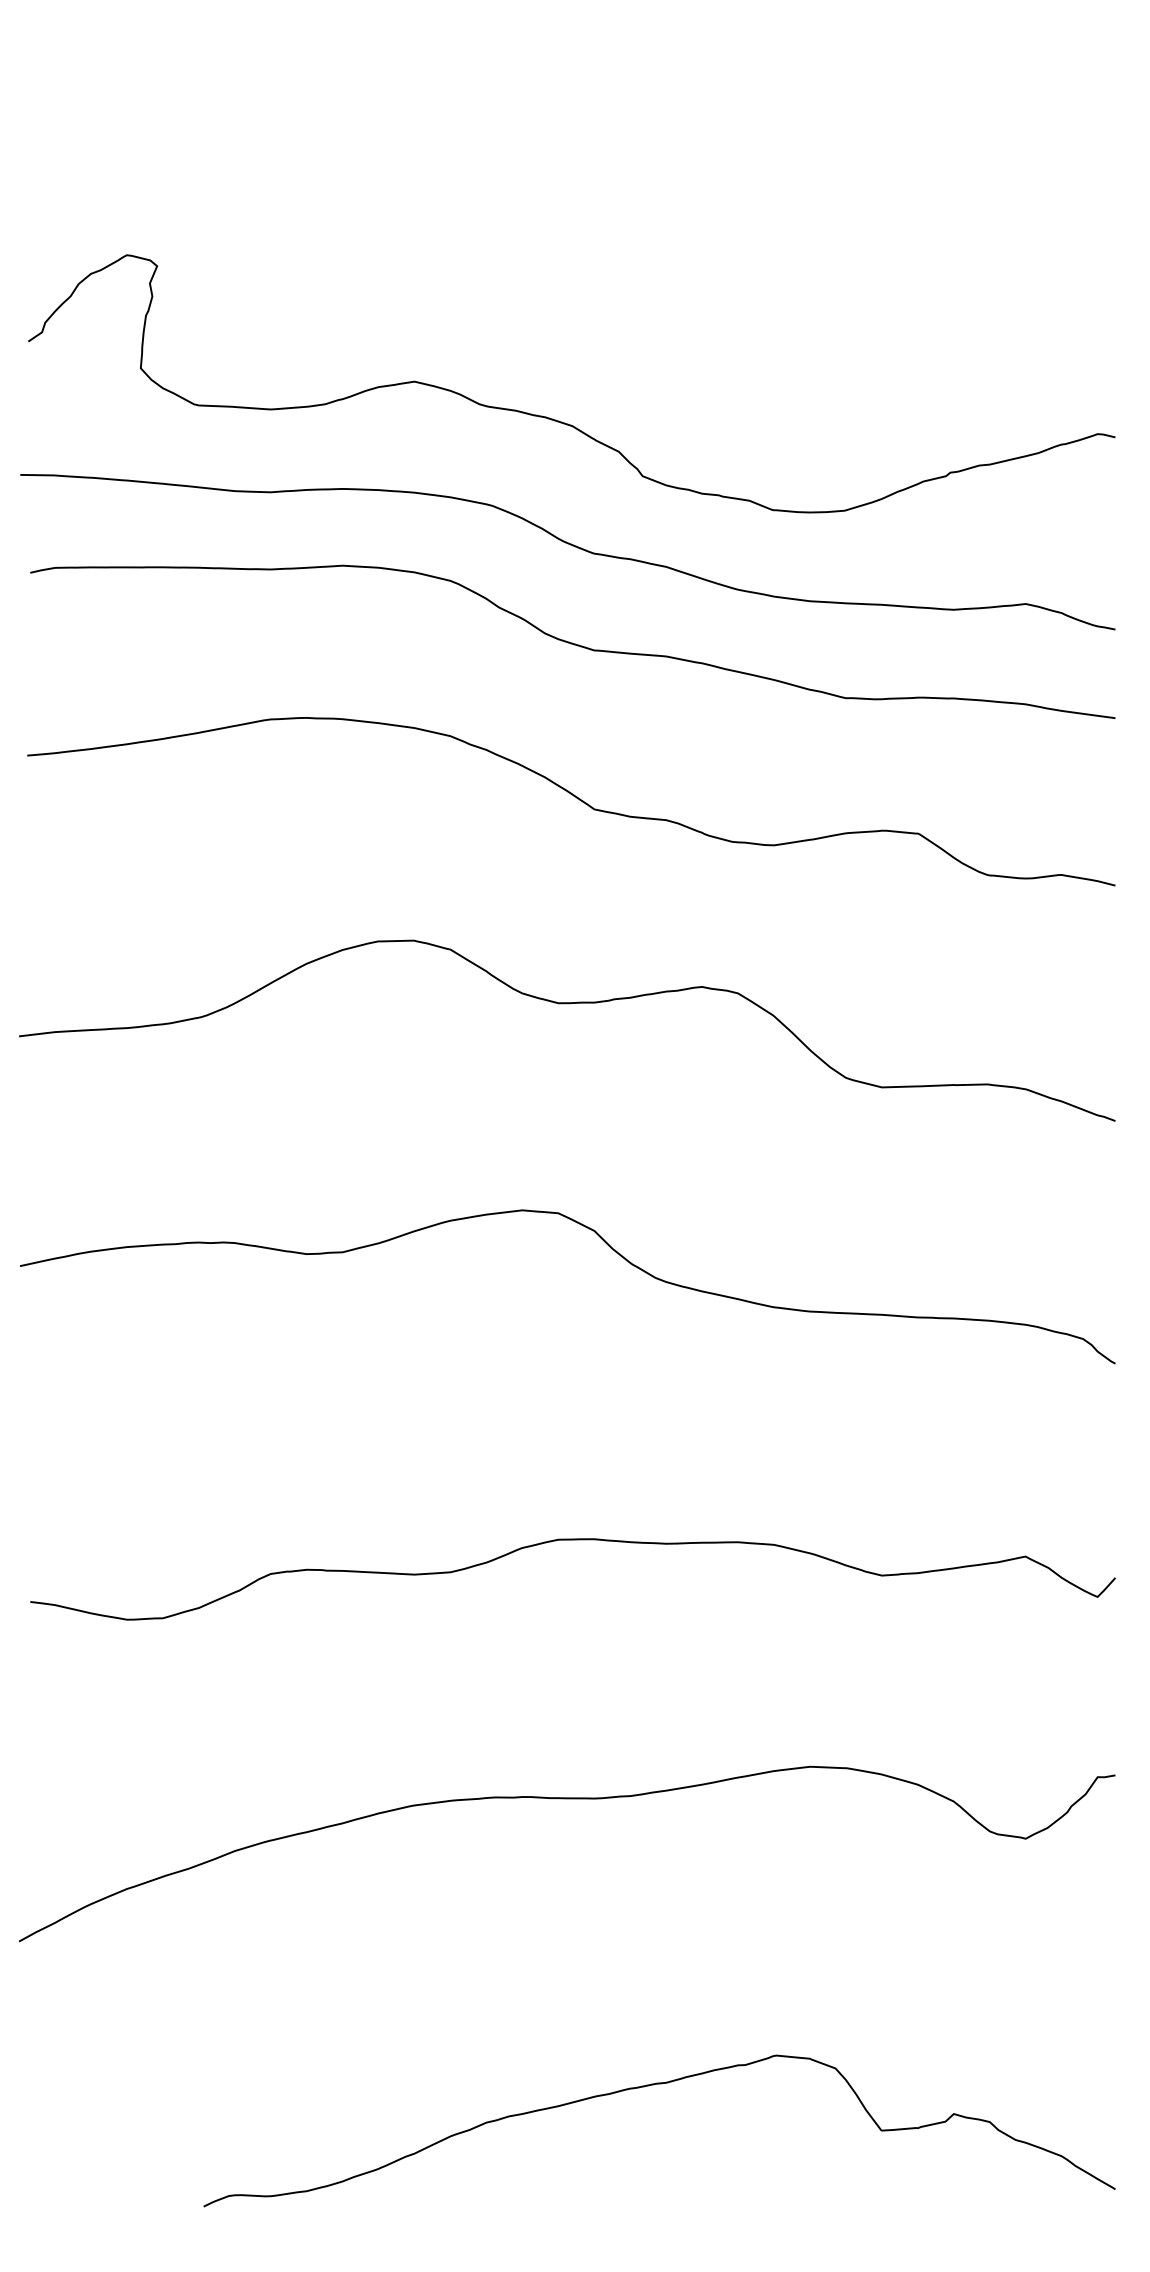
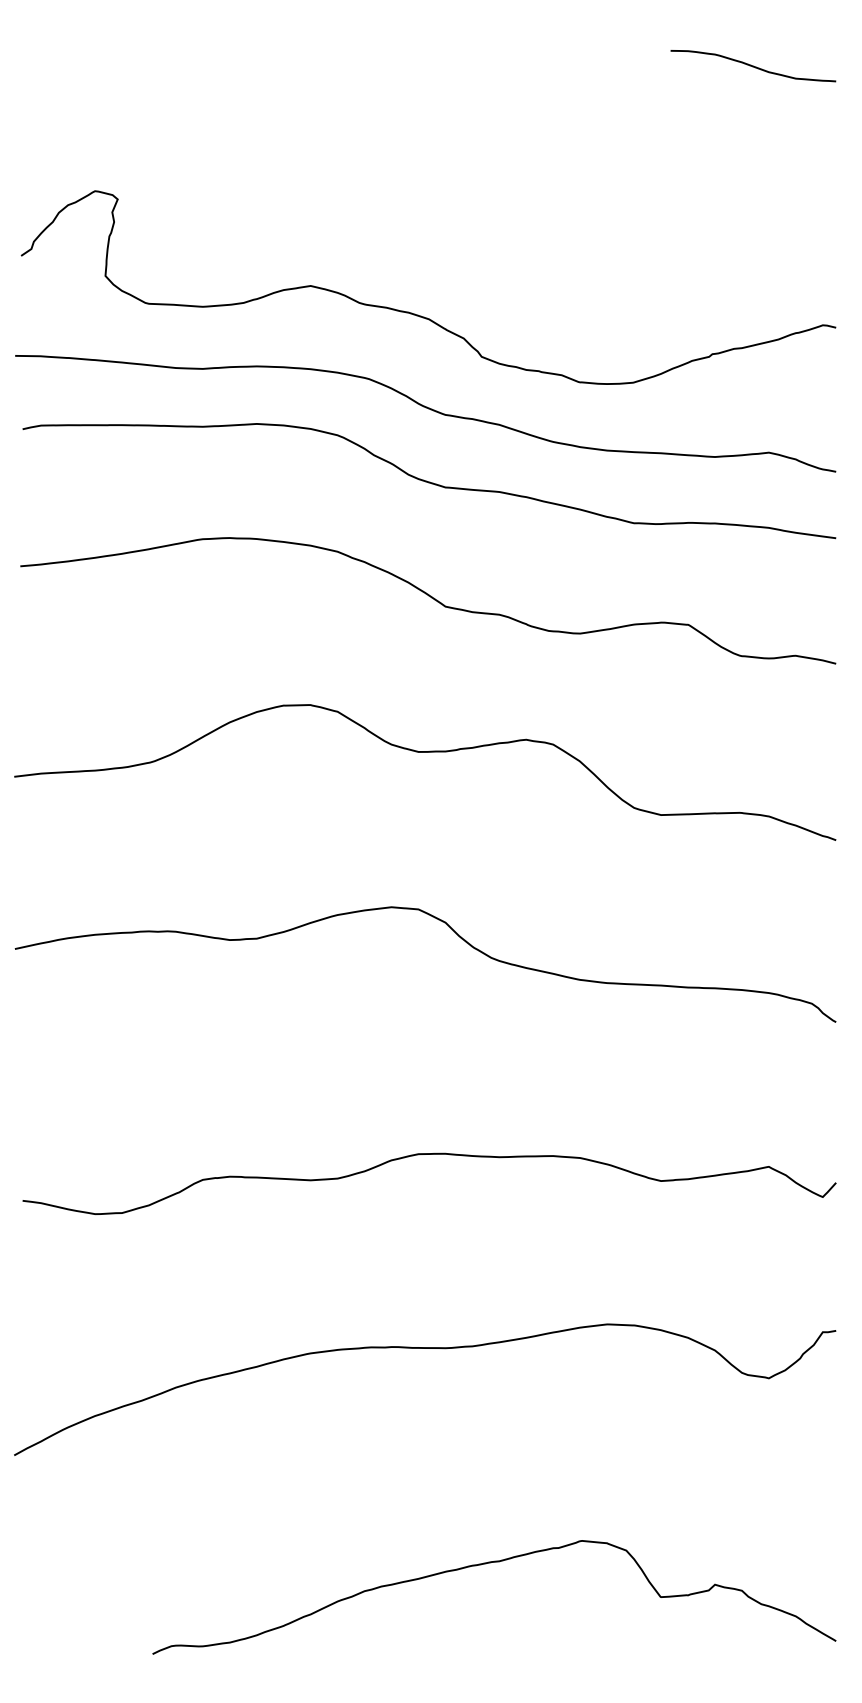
curve: (1004, 88) -> (752, 66), added

